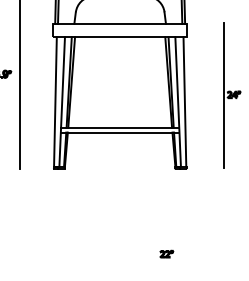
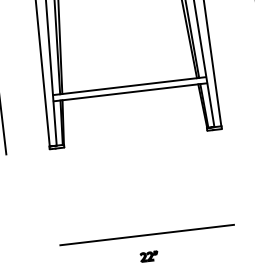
line: (120, 242) -> (147, 234), added
part: (166, 253) -> (148, 255), moved

